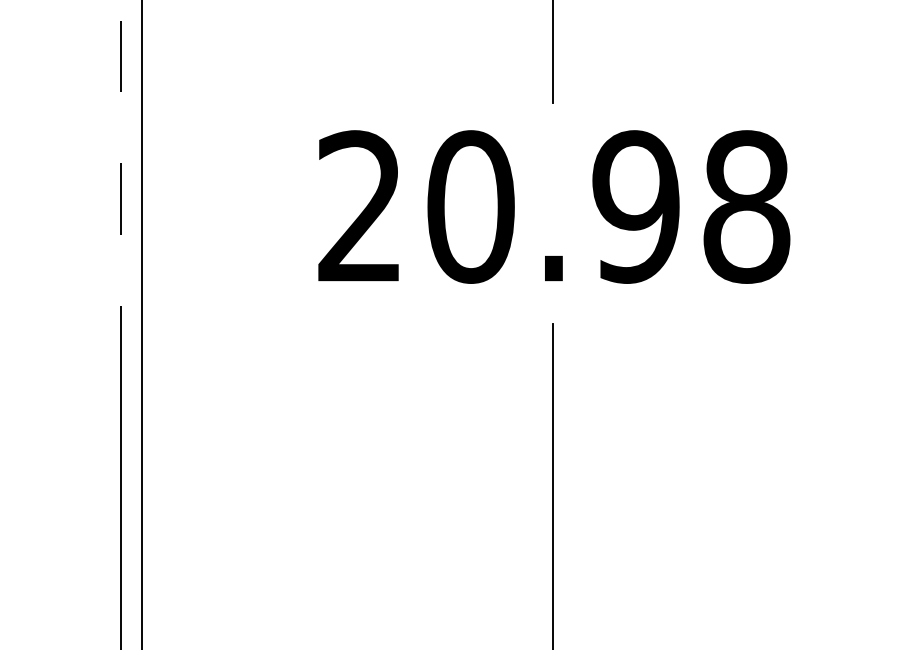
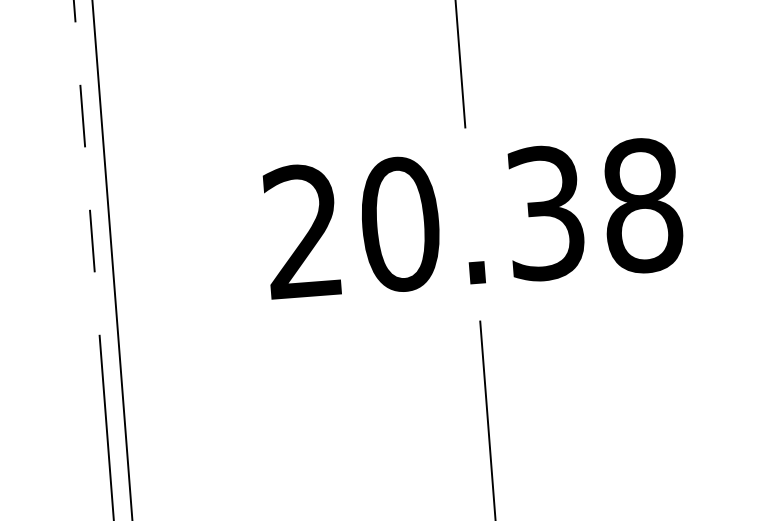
text: (635, 206) -> (544, 212), 20.98 -> 20.38

